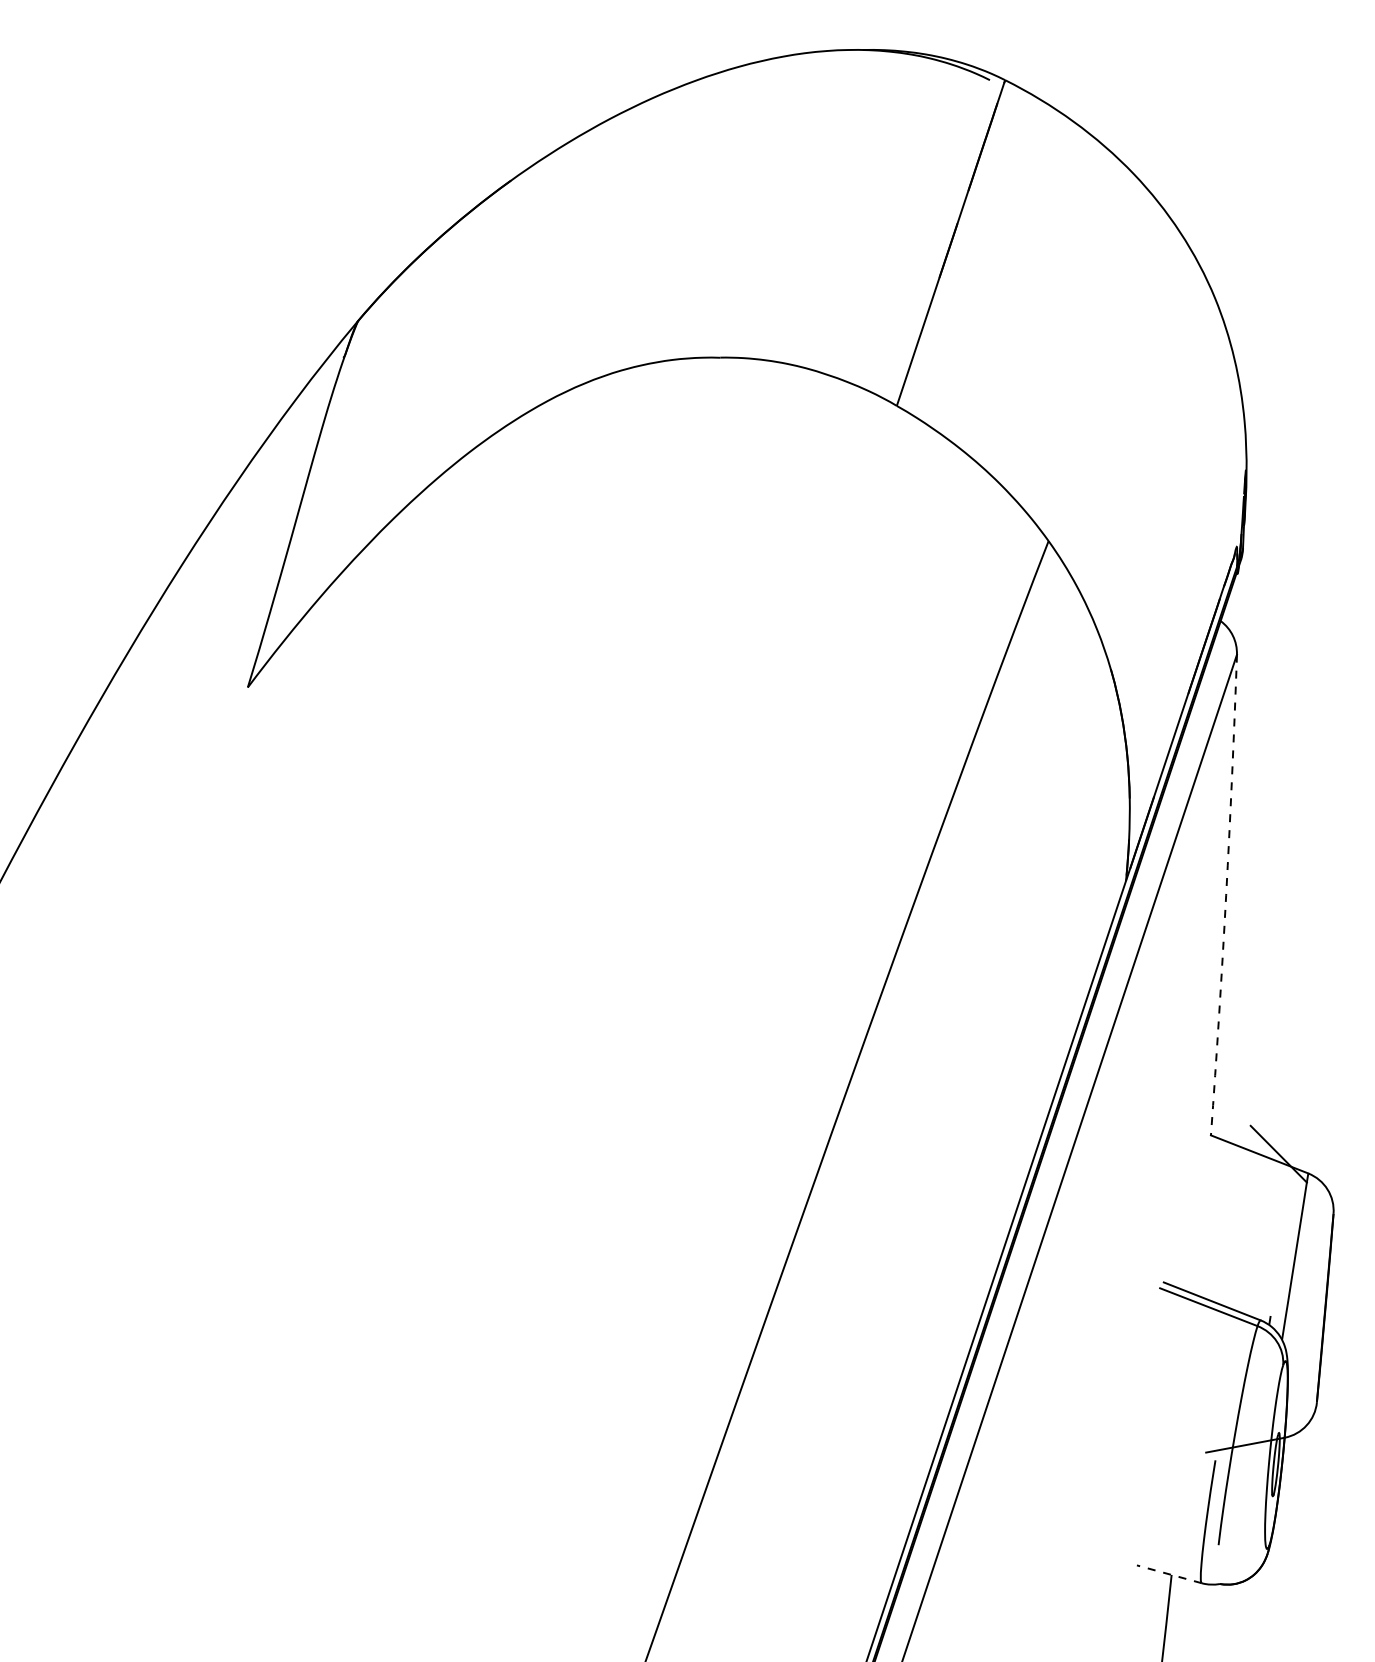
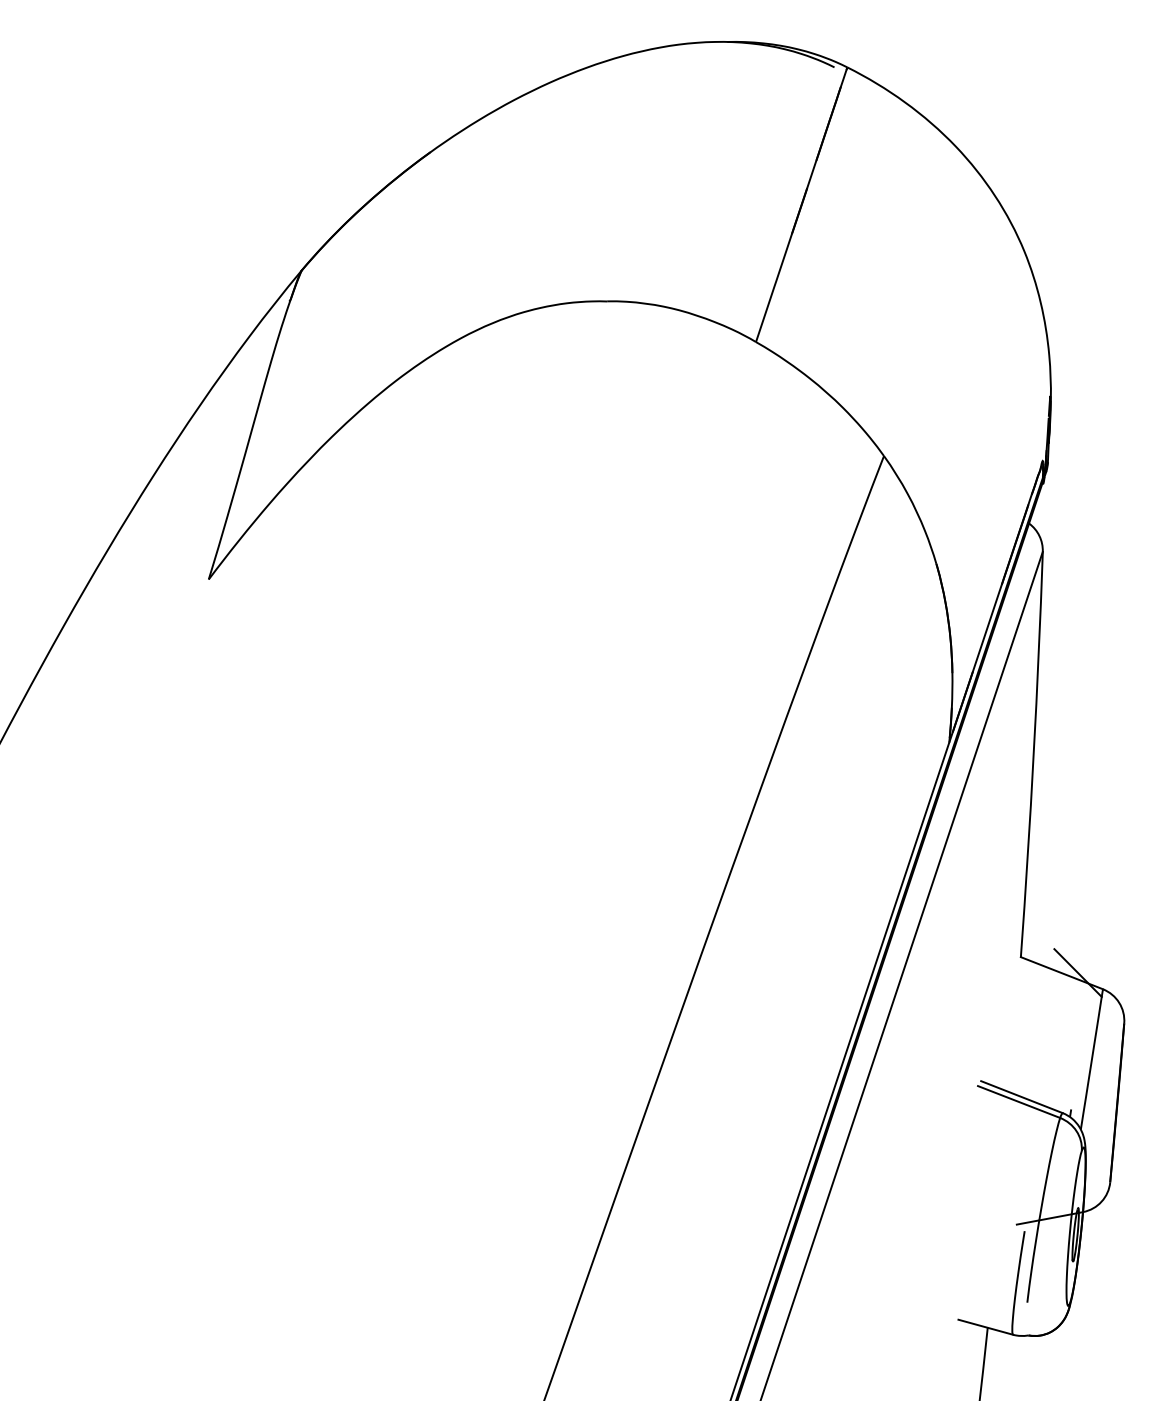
arc: (1226, 895) -> (1033, 754), dashed -> solid
line: (1169, 1574) -> (985, 1327), dashed -> solid

